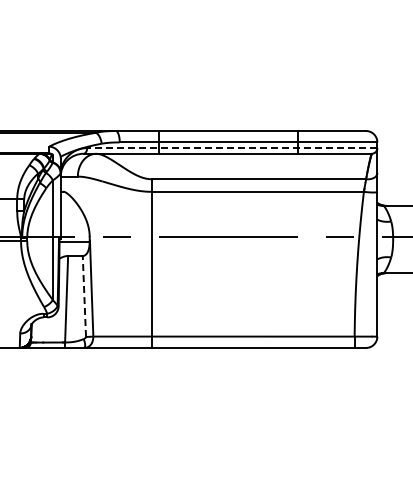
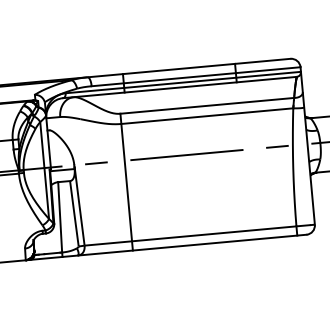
line: (231, 148) -> (182, 82), dashed -> solid
line: (84, 296) -> (74, 213), dashed -> solid

